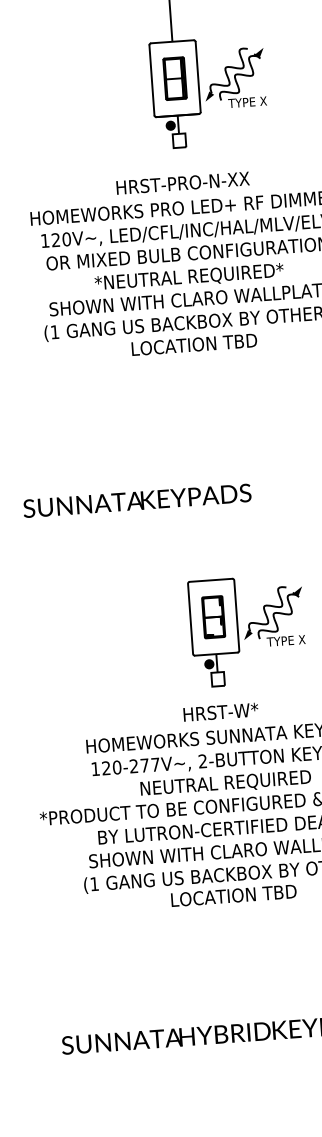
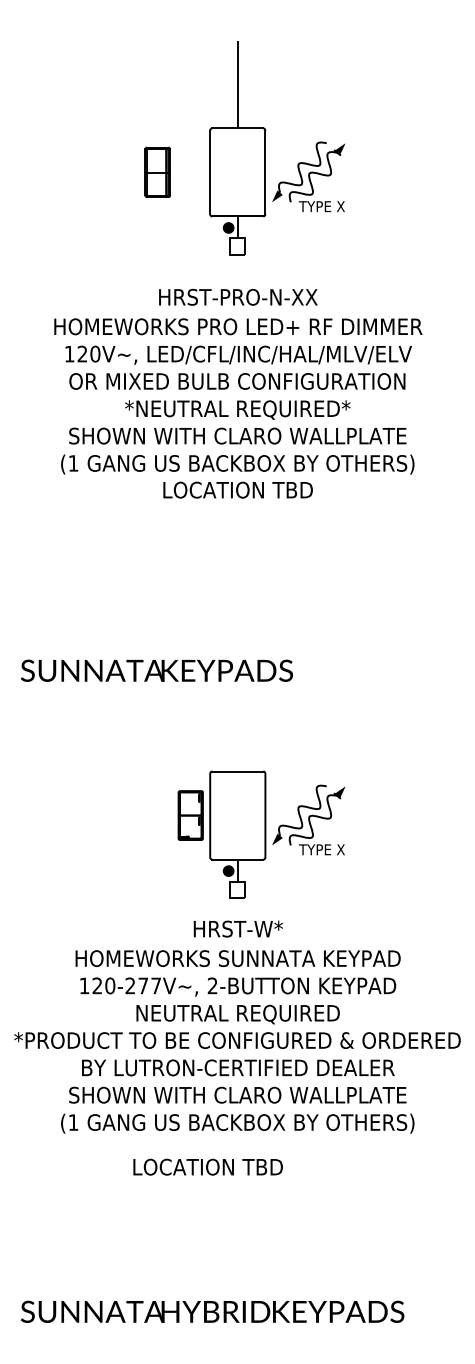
part: (174, 77) -> (157, 171), moved
part: (213, 617) -> (190, 815), moved
text: (233, 895) -> (207, 1166), moved

